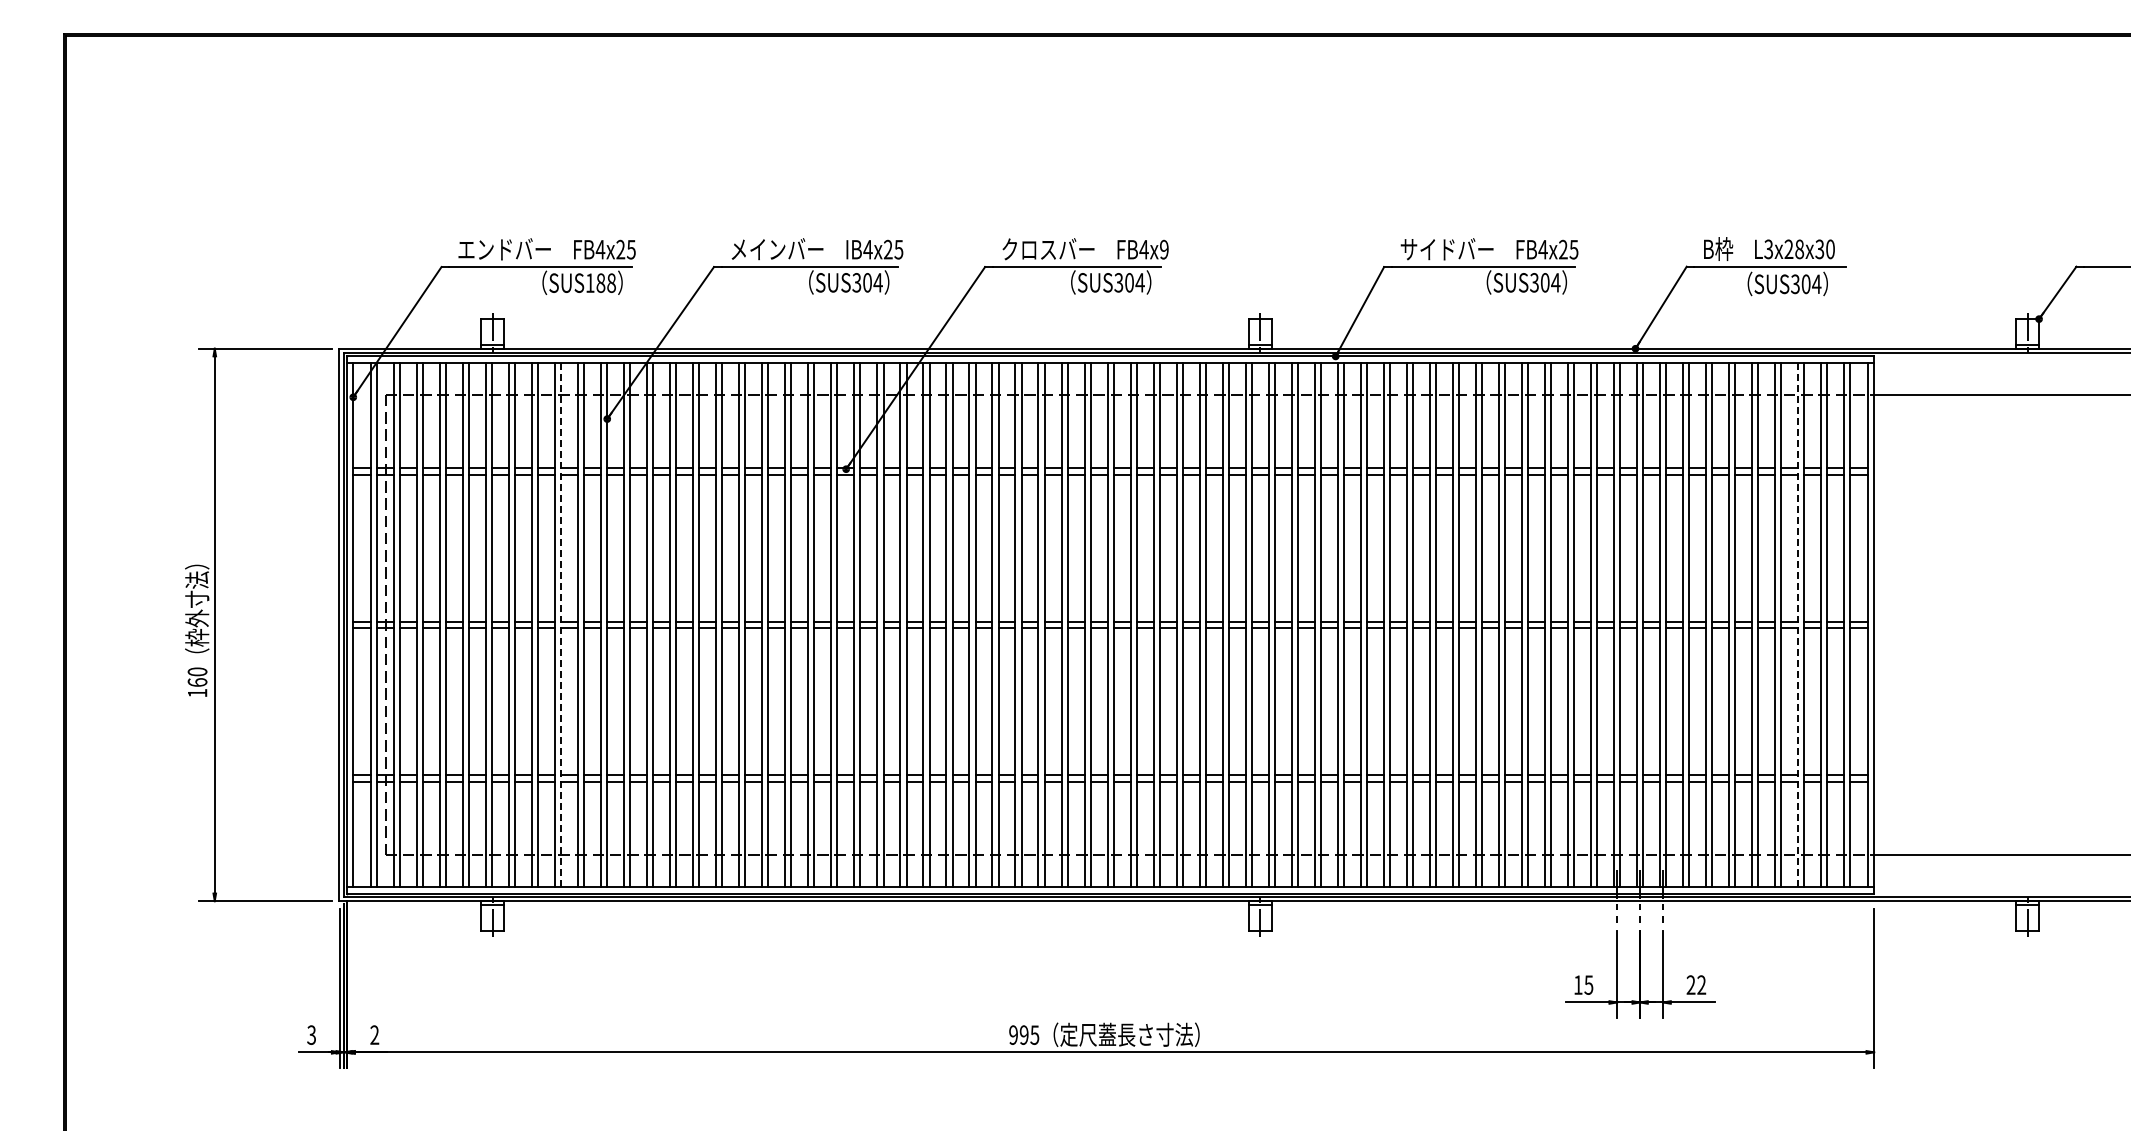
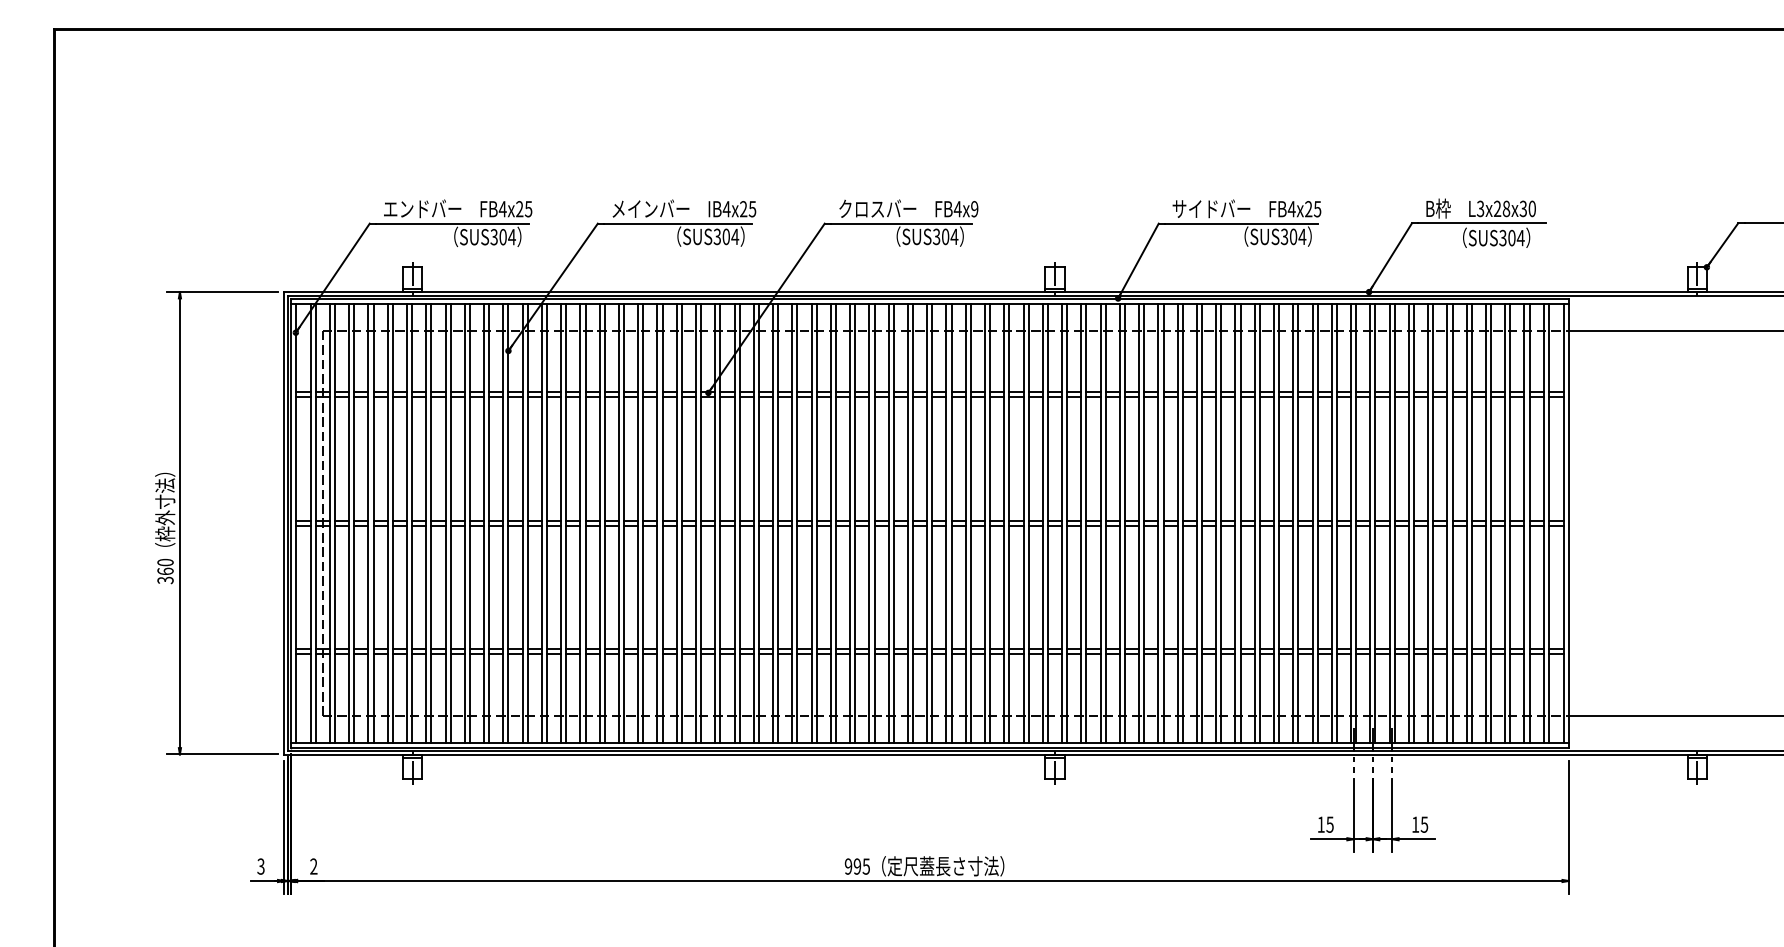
text: (600, 282) -> (502, 236), SUS188 -> SUS304
line: (561, 625) -> (470, 523), dashed -> solid
line: (1798, 625) -> (1505, 523), dashed -> solid
text: (197, 693) -> (165, 580), 160 -> 360
text: (1696, 984) -> (1420, 824), 22 -> 15

